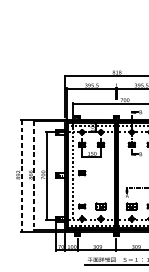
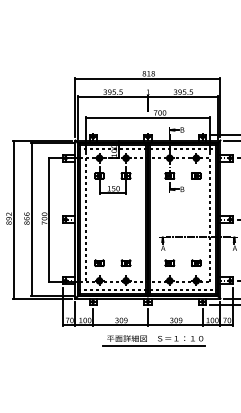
part: (82, 172) -> (99, 215), removed
line: (34, 175) -> (31, 219), dashed -> solid
line: (21, 176) -> (13, 220), dashed -> solid
part: (100, 206) -> (125, 262), size x0.62
part: (131, 206) -> (169, 262), size x0.62

